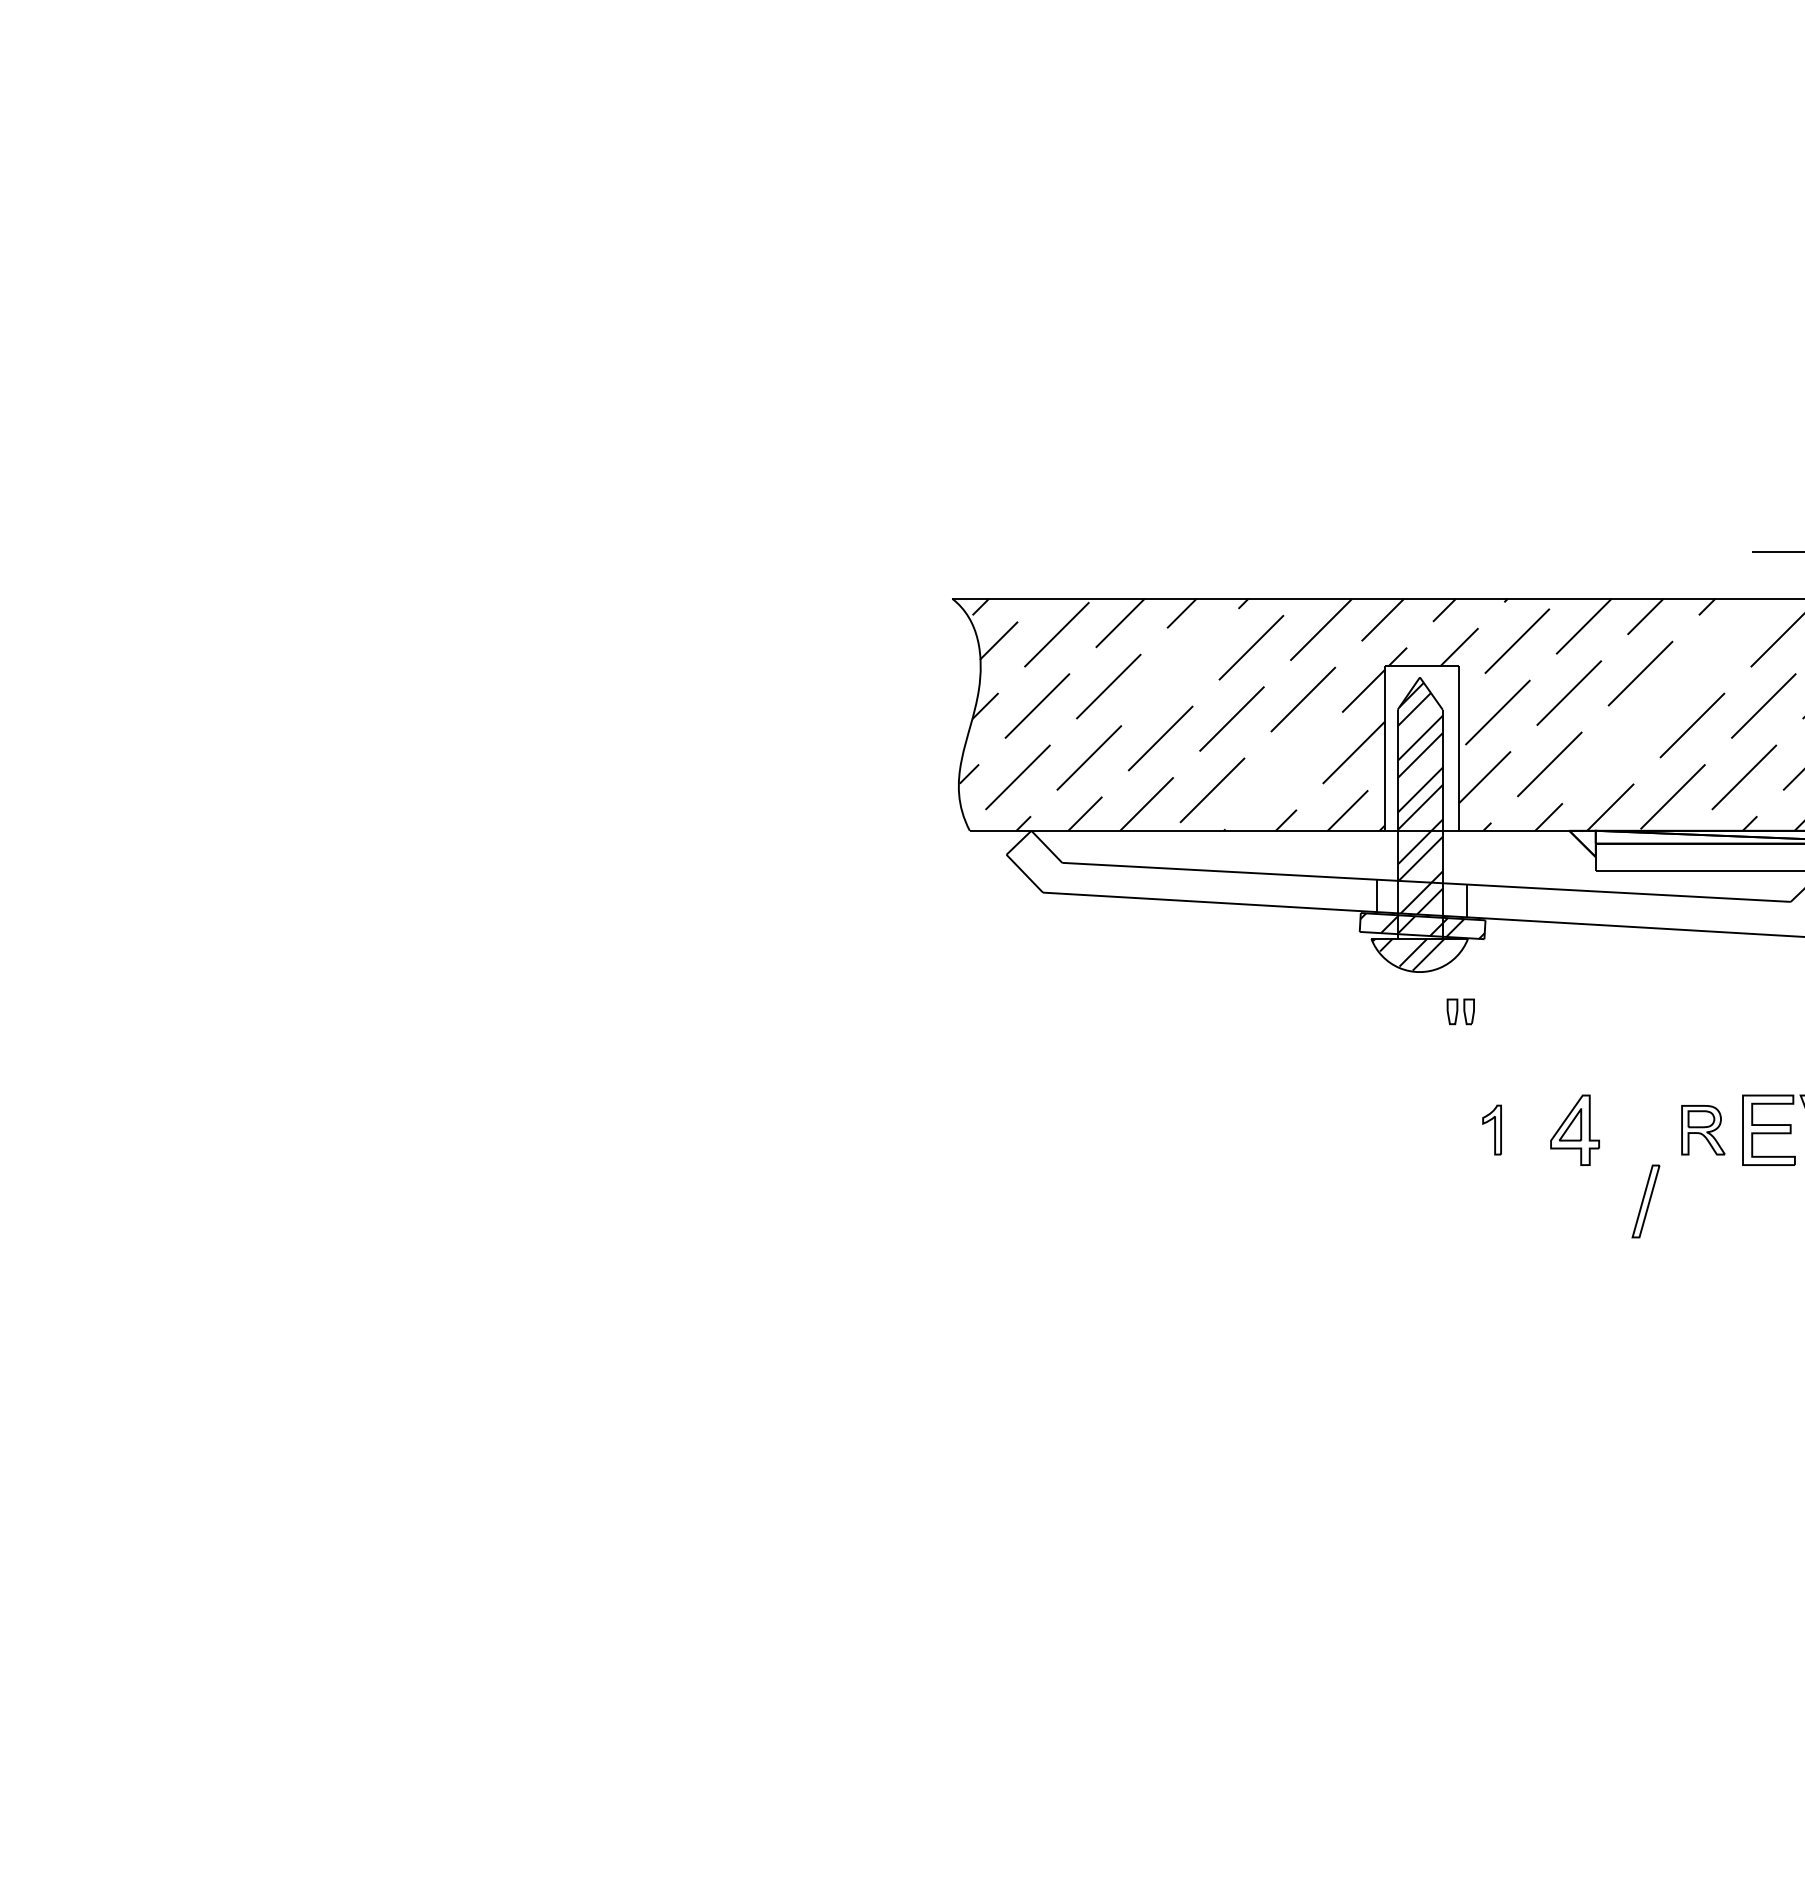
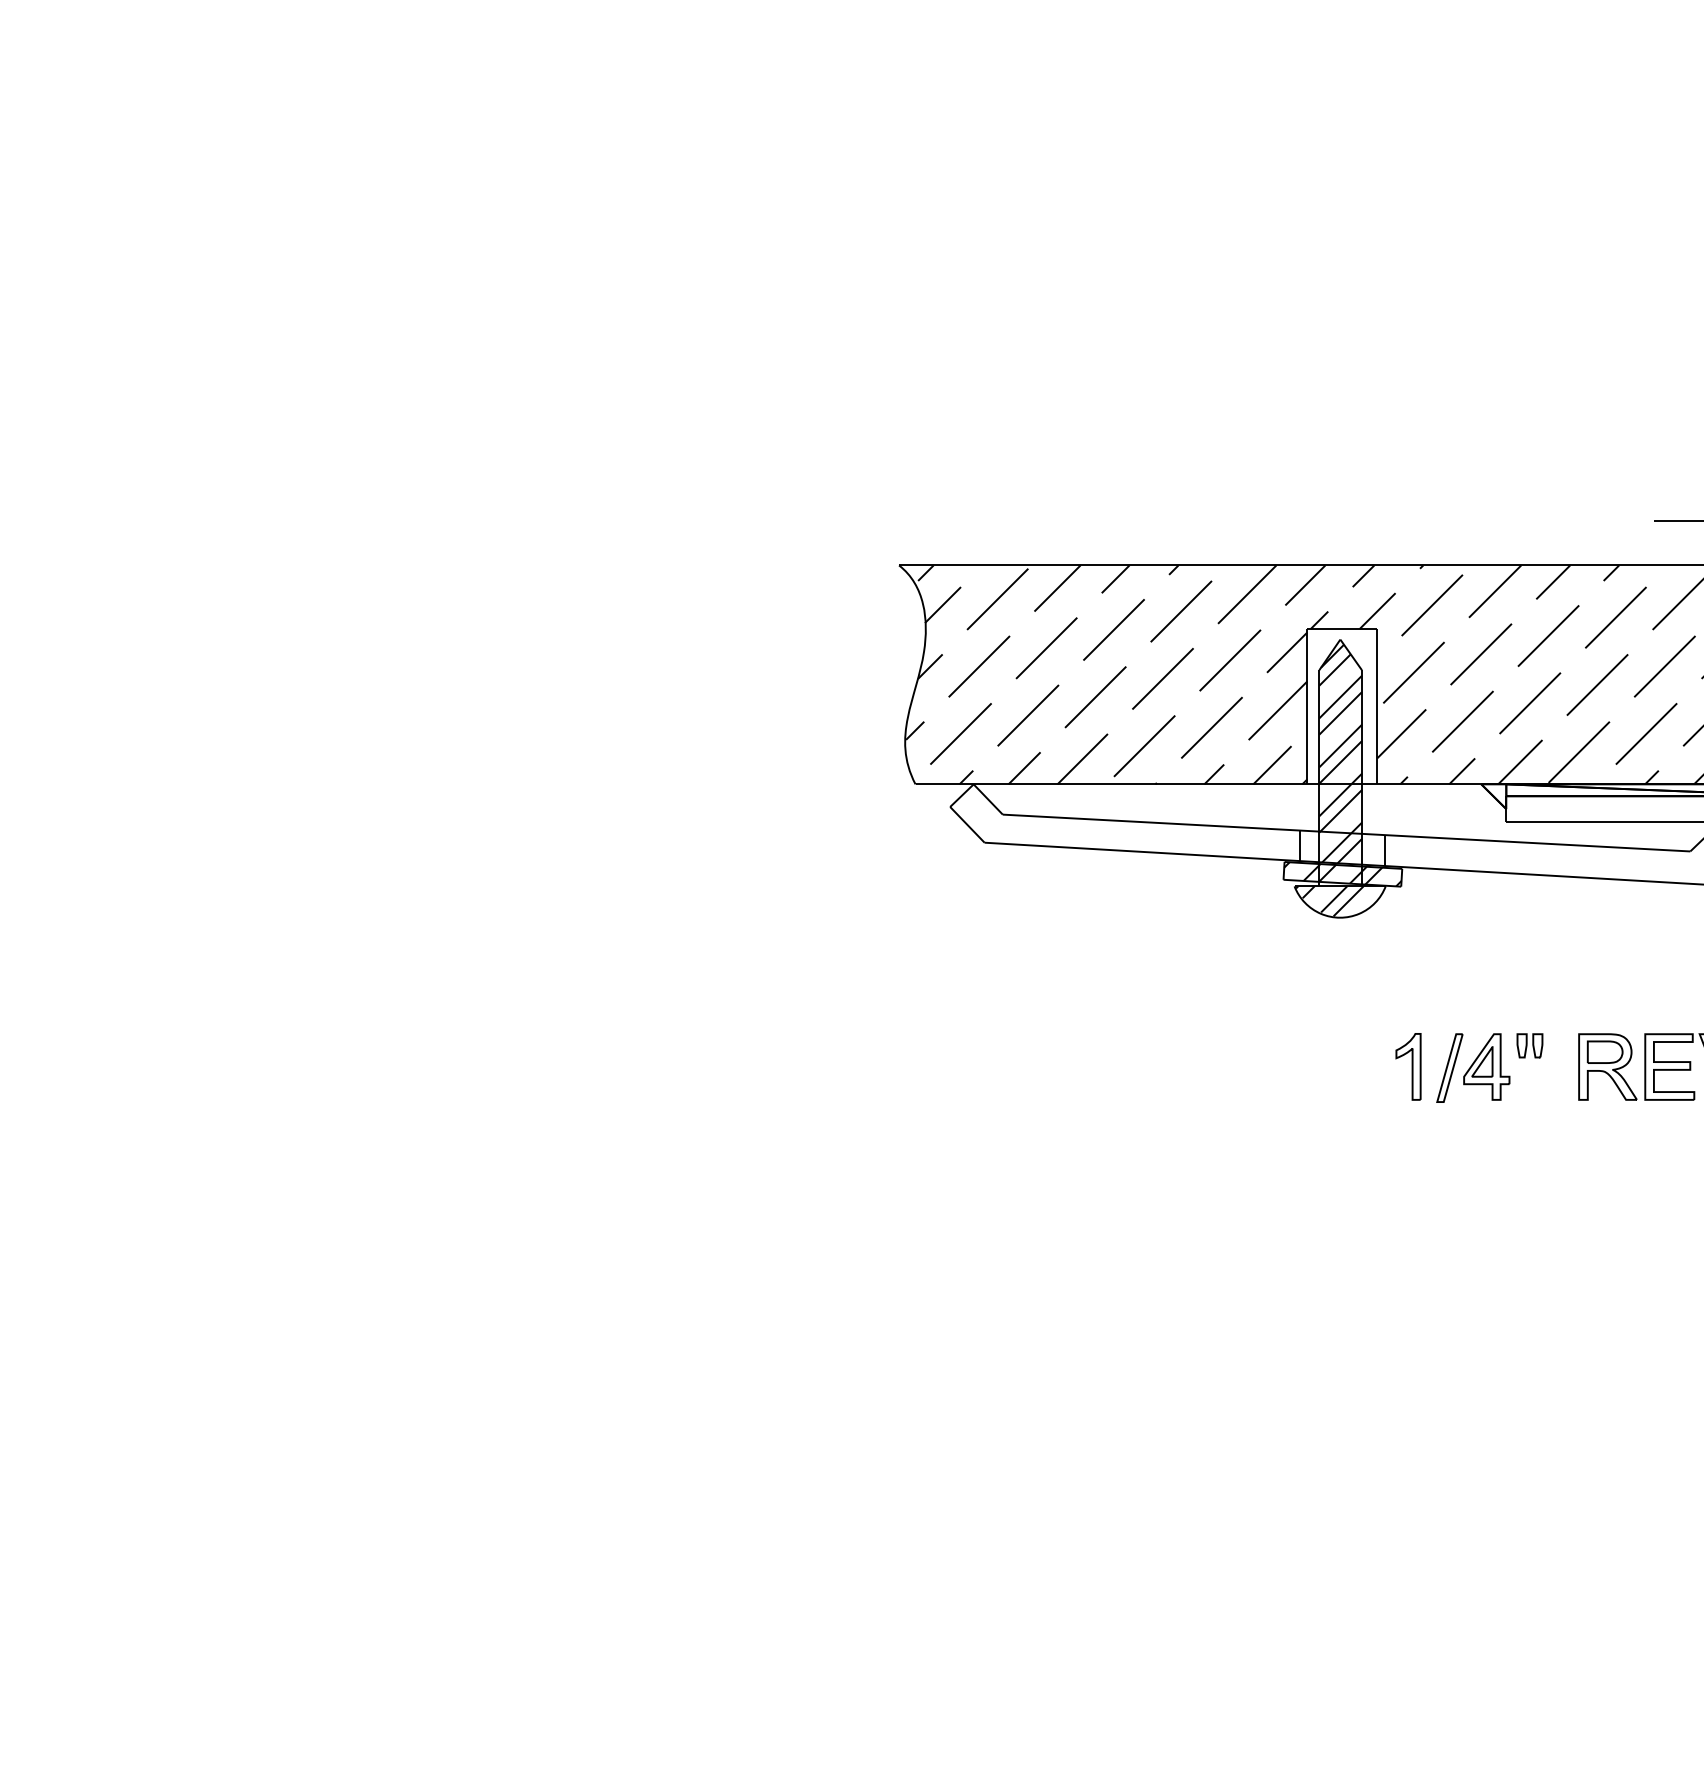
line: (1711, 653) -> (1615, 617), added
line: (1179, 666) -> (1113, 629), added
line: (1620, 744) -> (1529, 702), added
line: (1283, 770) -> (1211, 727), added
part: (1460, 1011) -> (1529, 1045), moved
part: (1491, 1129) -> (1407, 1066), size x1.43
part: (1703, 1129) -> (1607, 1066), size x1.43
part: (1645, 1201) -> (1449, 1068), moved

